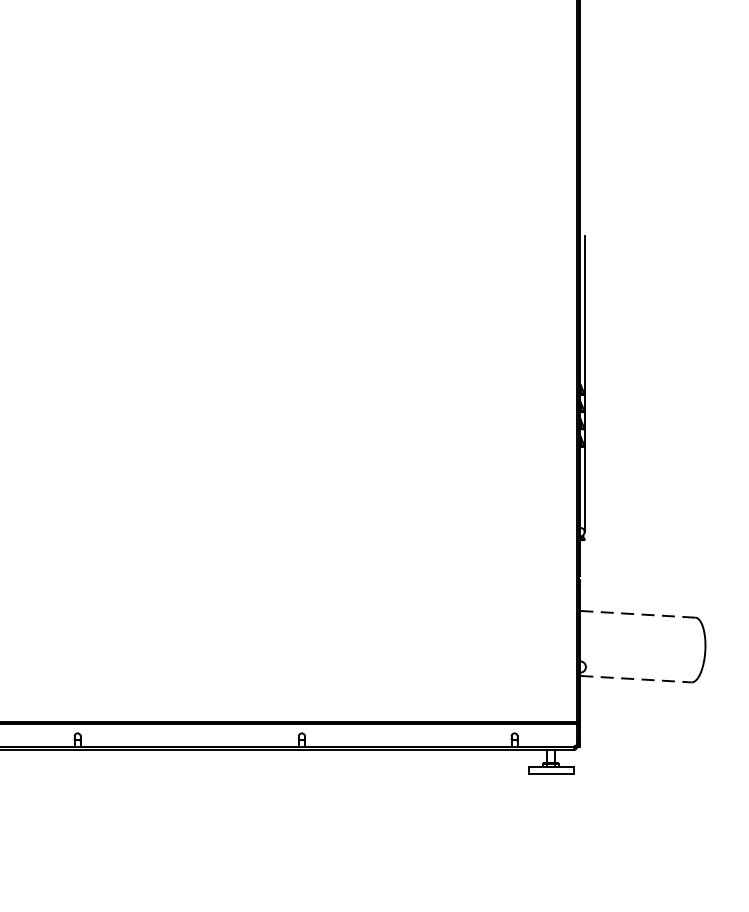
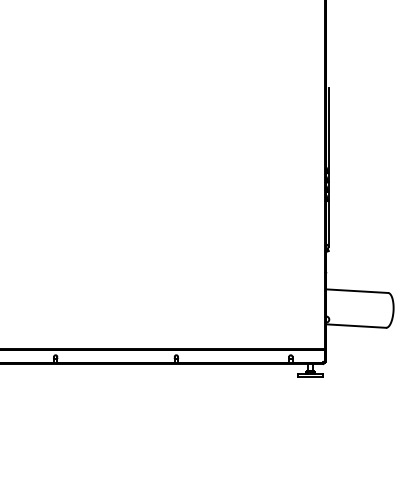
line: (636, 614) -> (356, 291), dashed -> solid
line: (636, 679) -> (356, 326), dashed -> solid

